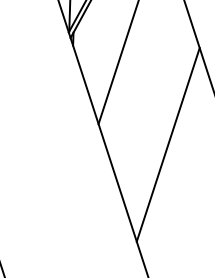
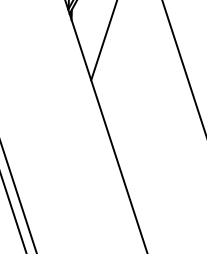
line: (167, 143) -> (144, 95), removed

